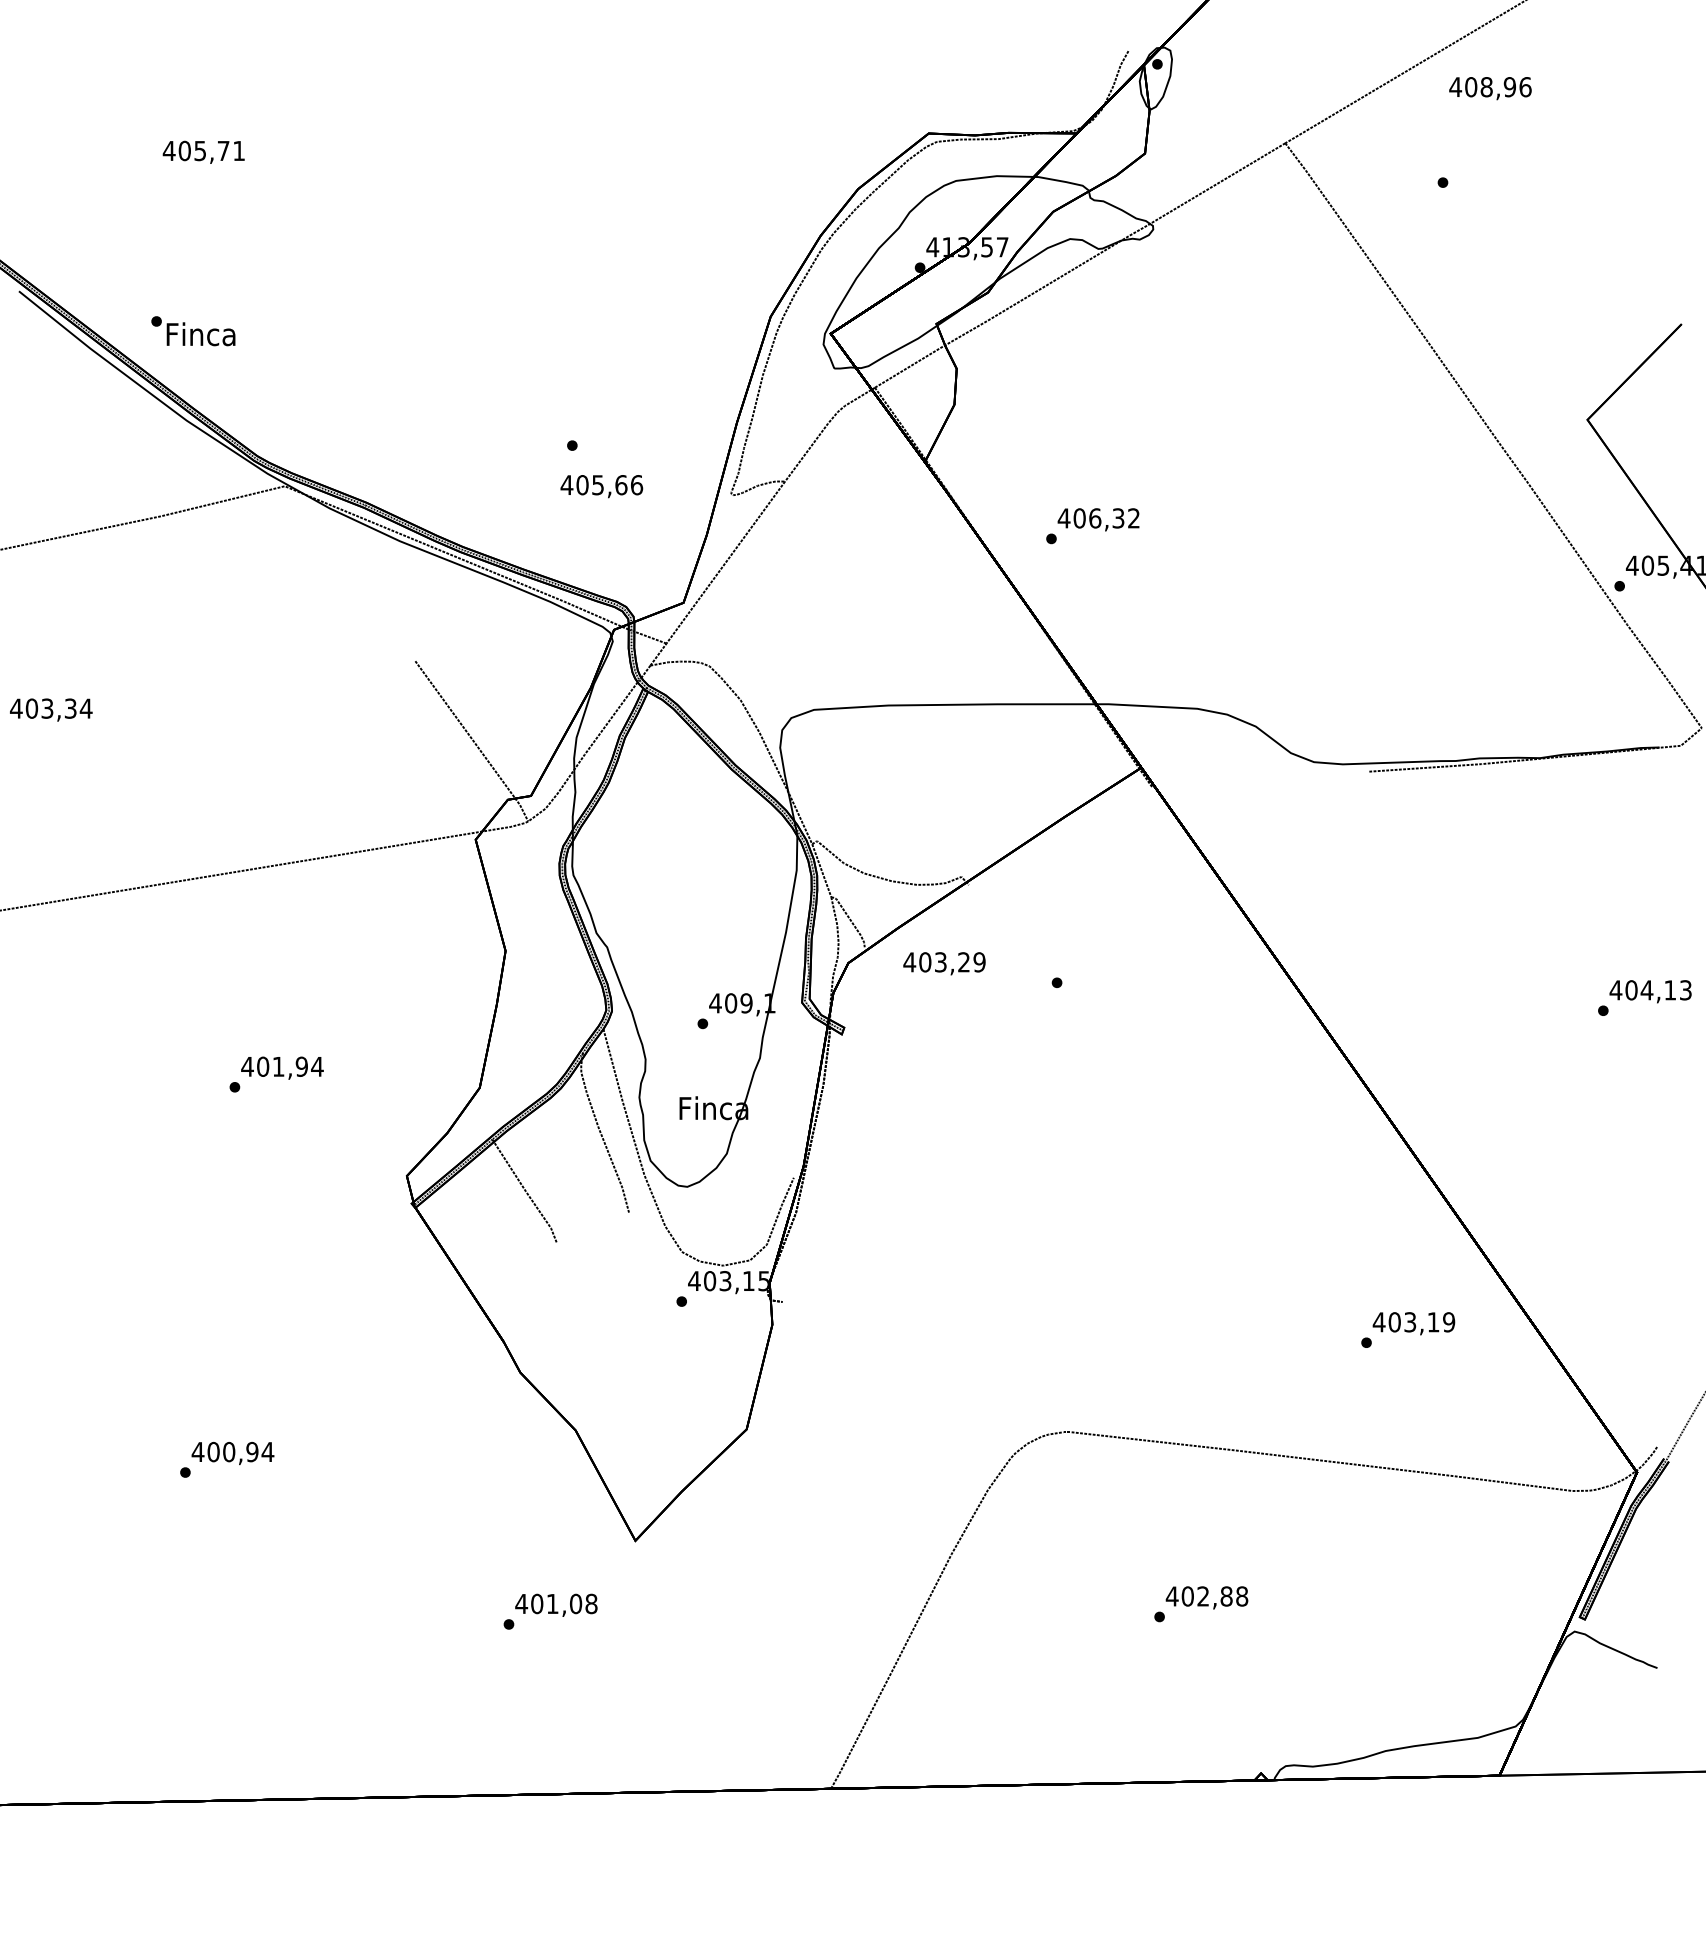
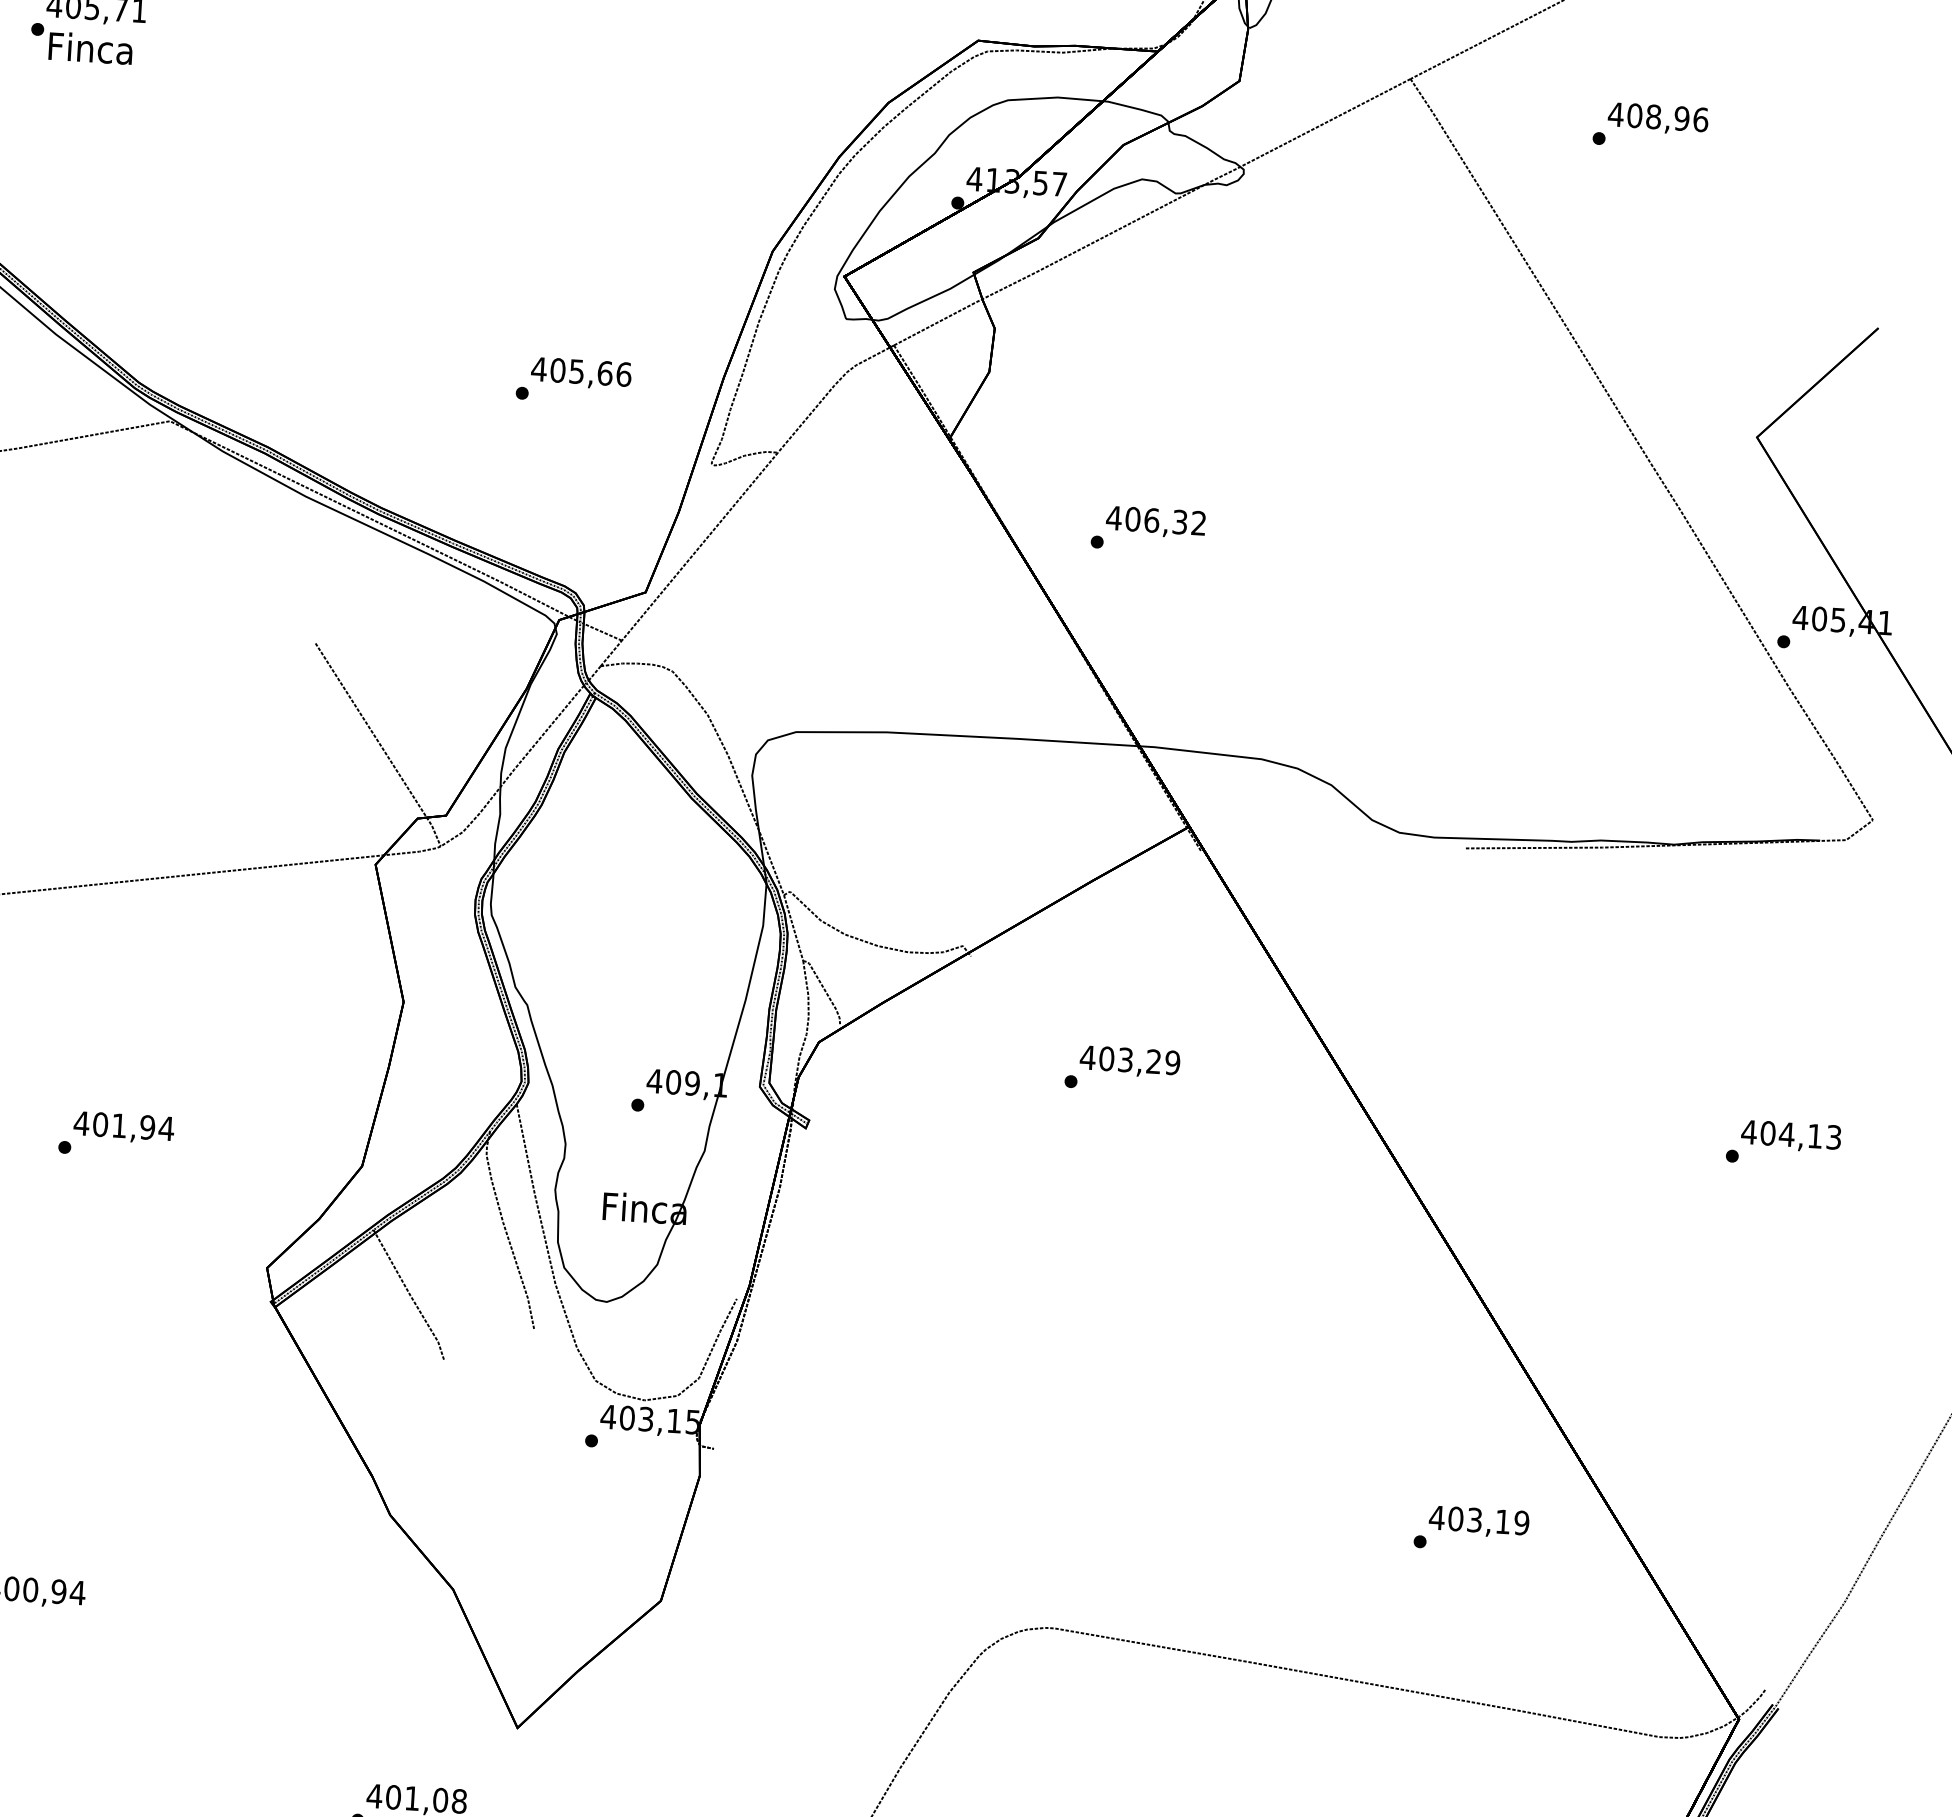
text: (1490, 88) -> (1658, 118), moved
text: (193, 331) -> (81, 44), moved
text: (601, 486) -> (580, 373), moved
text: (944, 963) -> (1130, 1061), moved

